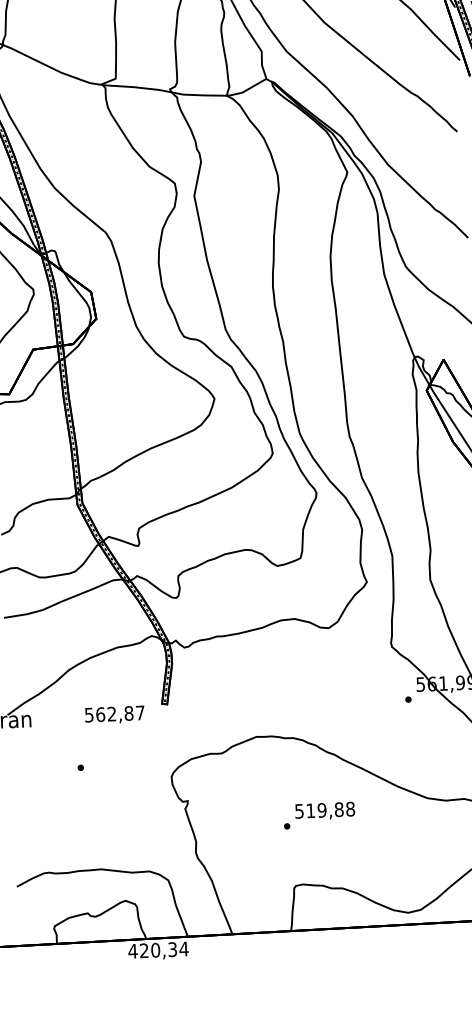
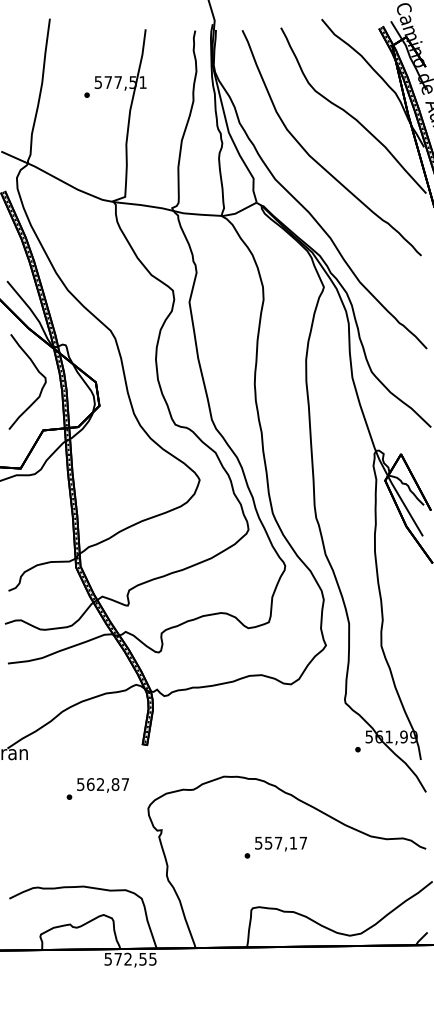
text: (114, 715) -> (102, 785), moved
text: (331, 809) -> (286, 842), 519,88 -> 557,17
text: (158, 949) -> (130, 958), 420,34 -> 572,55

